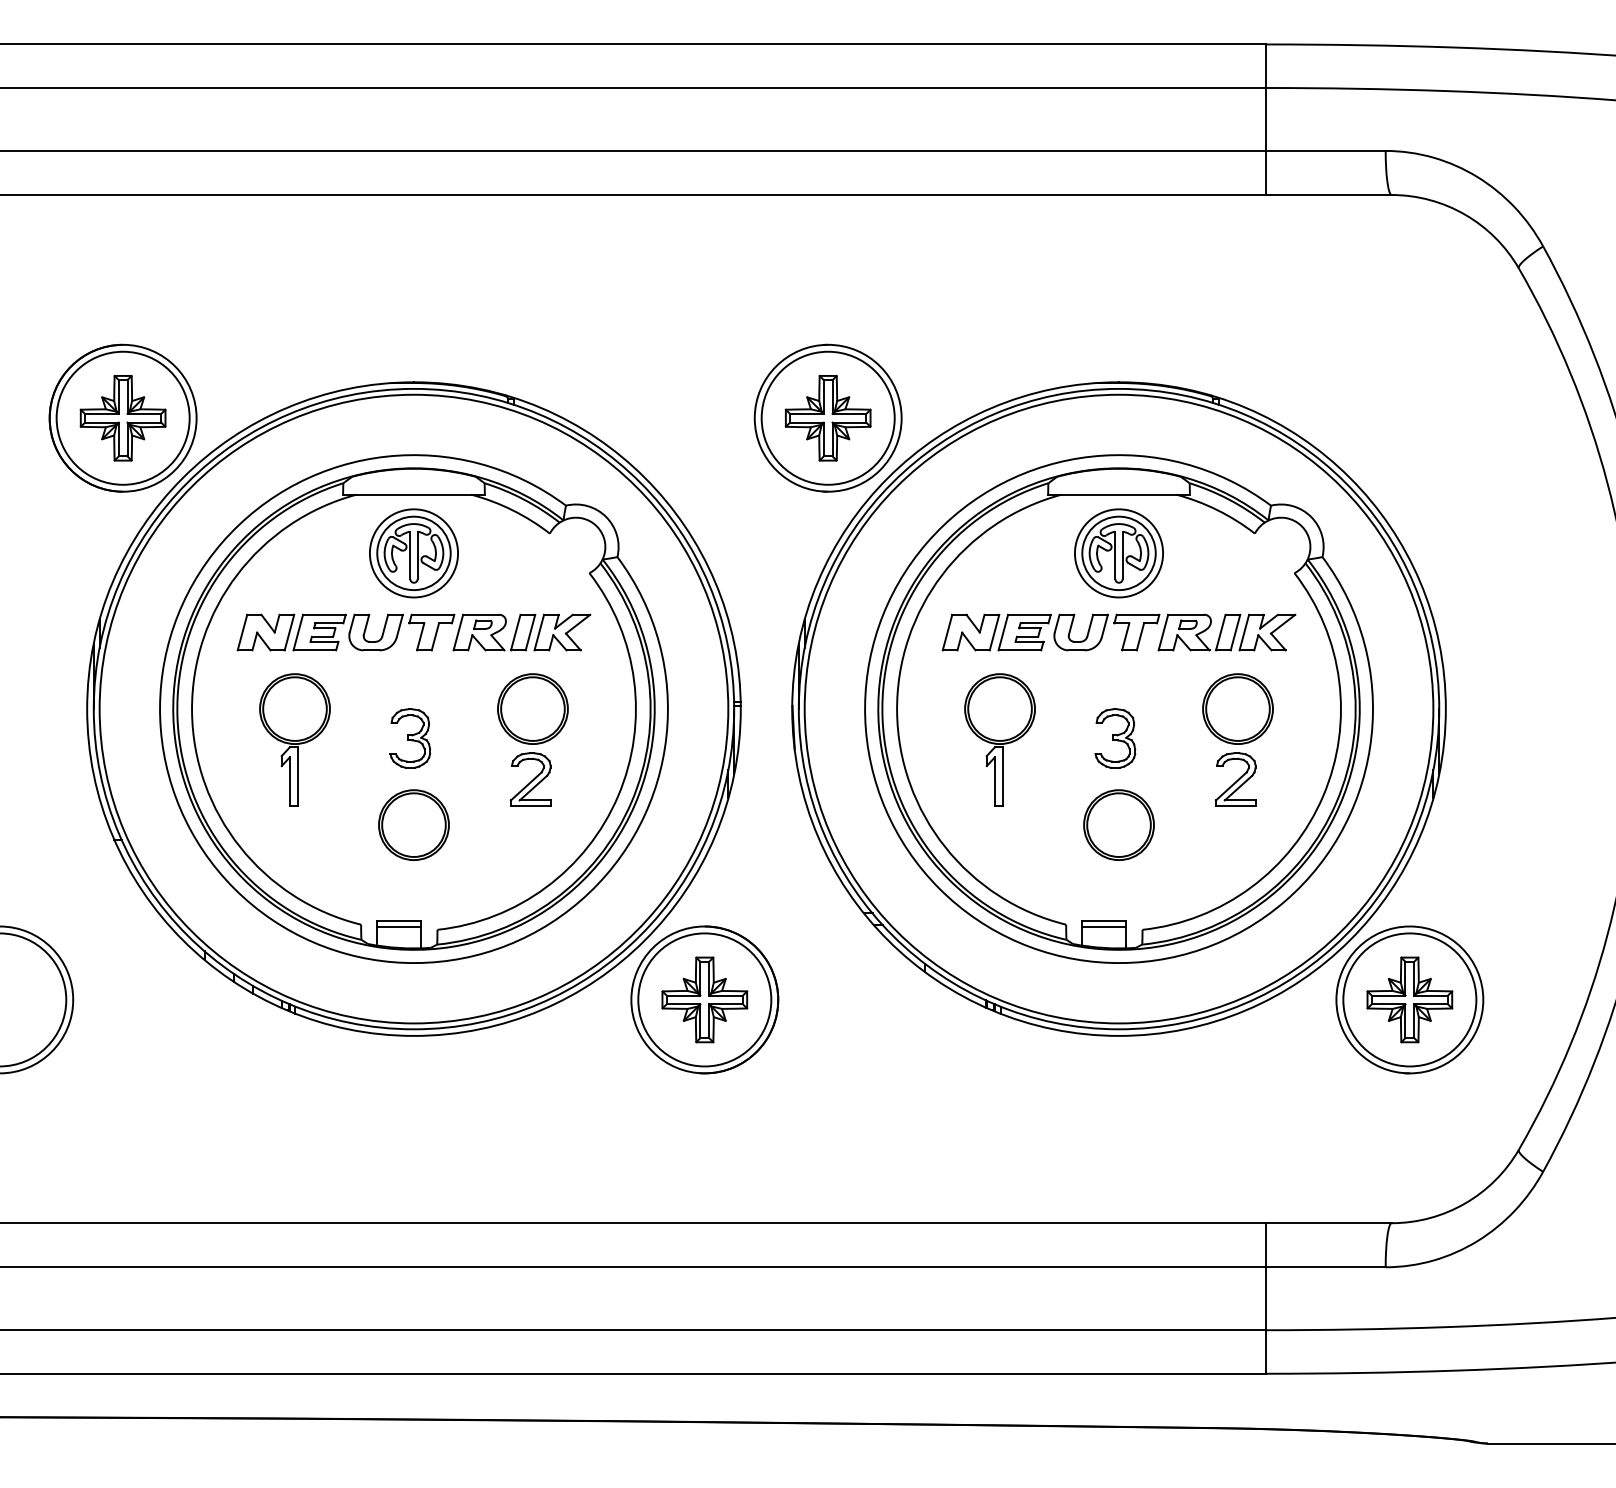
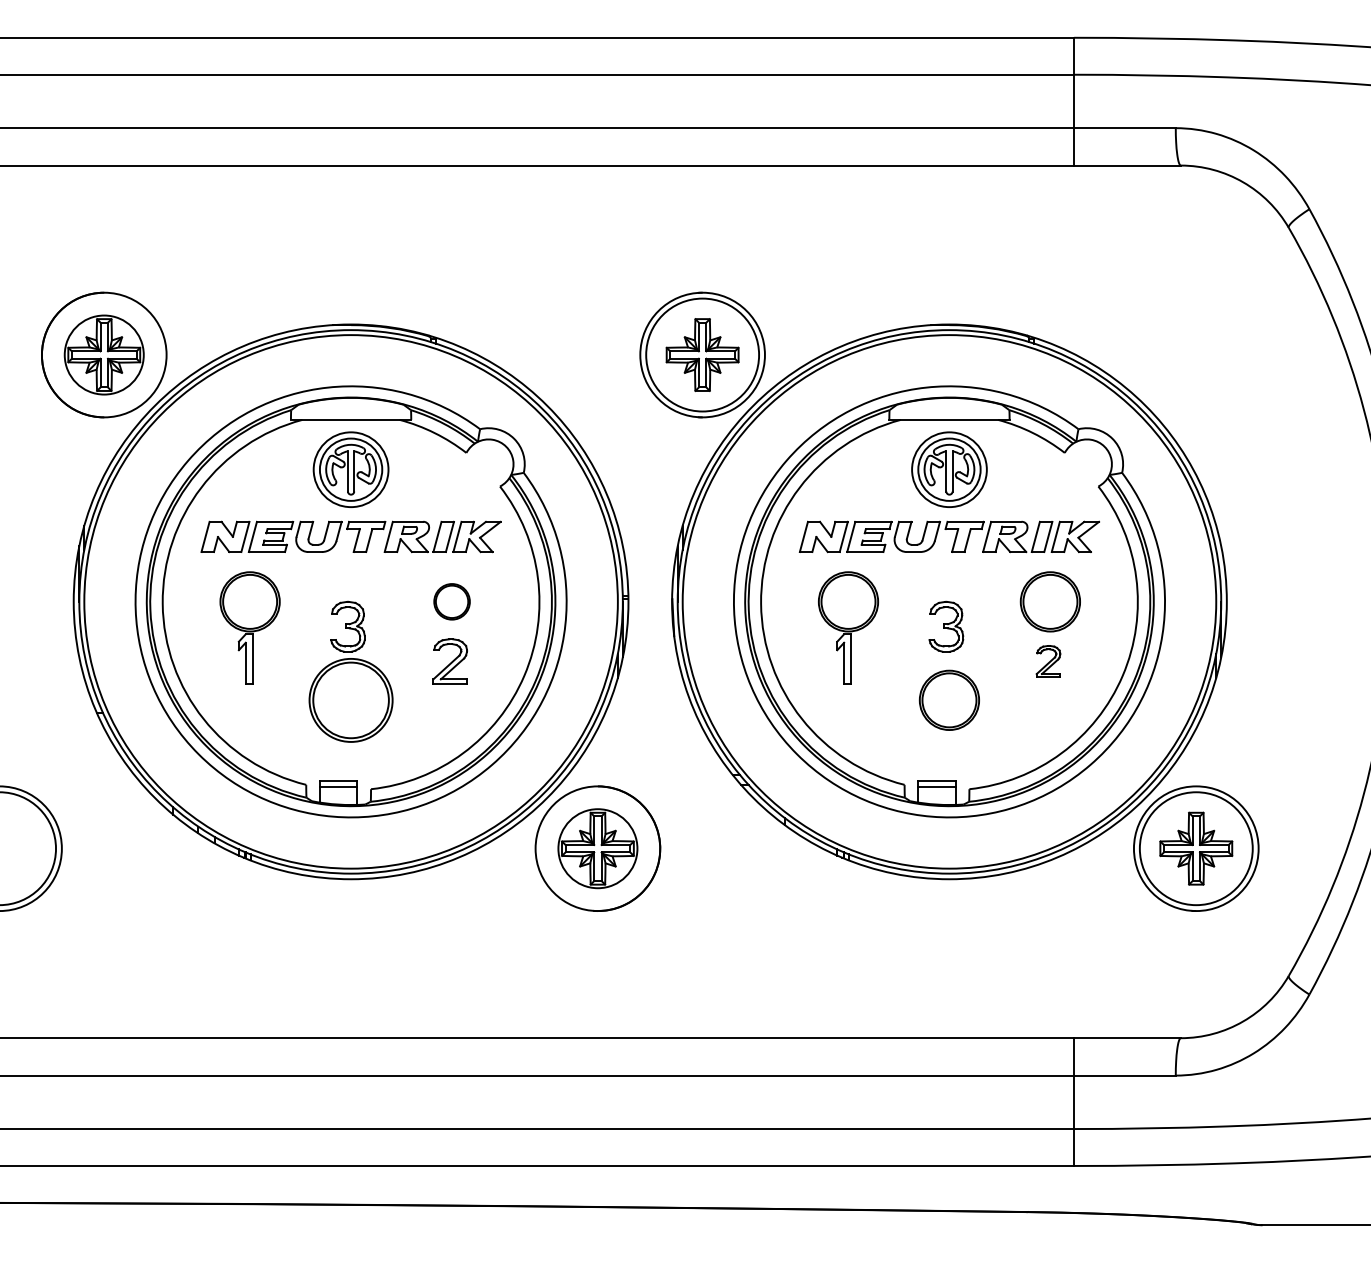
circle: (122, 417) -> (103, 354), size x0.7
part: (532, 708) -> (451, 601), size x0.6
part: (1235, 779) -> (1048, 661), size x0.7
part: (413, 824) -> (350, 699), size x1.4
circle: (704, 999) -> (597, 848), size x0.7

